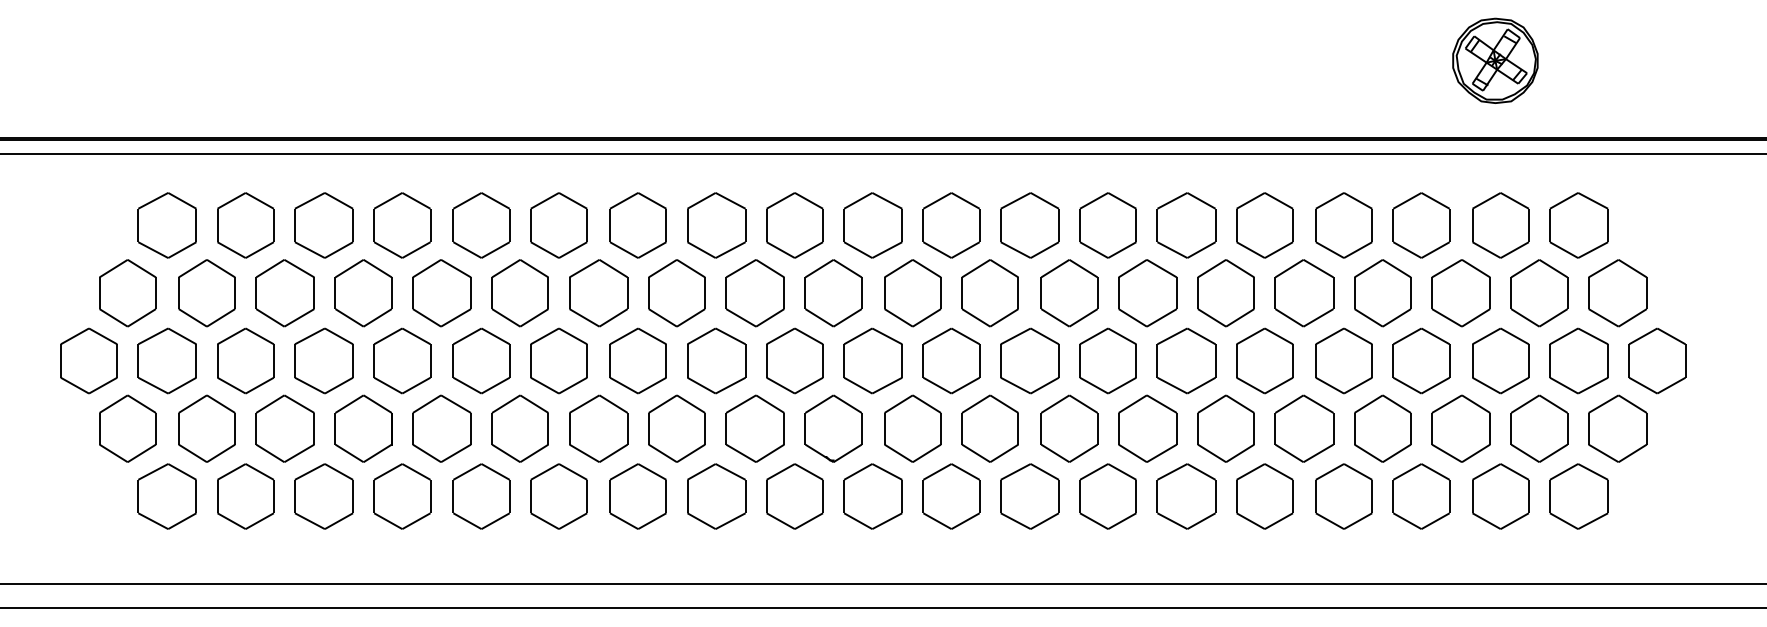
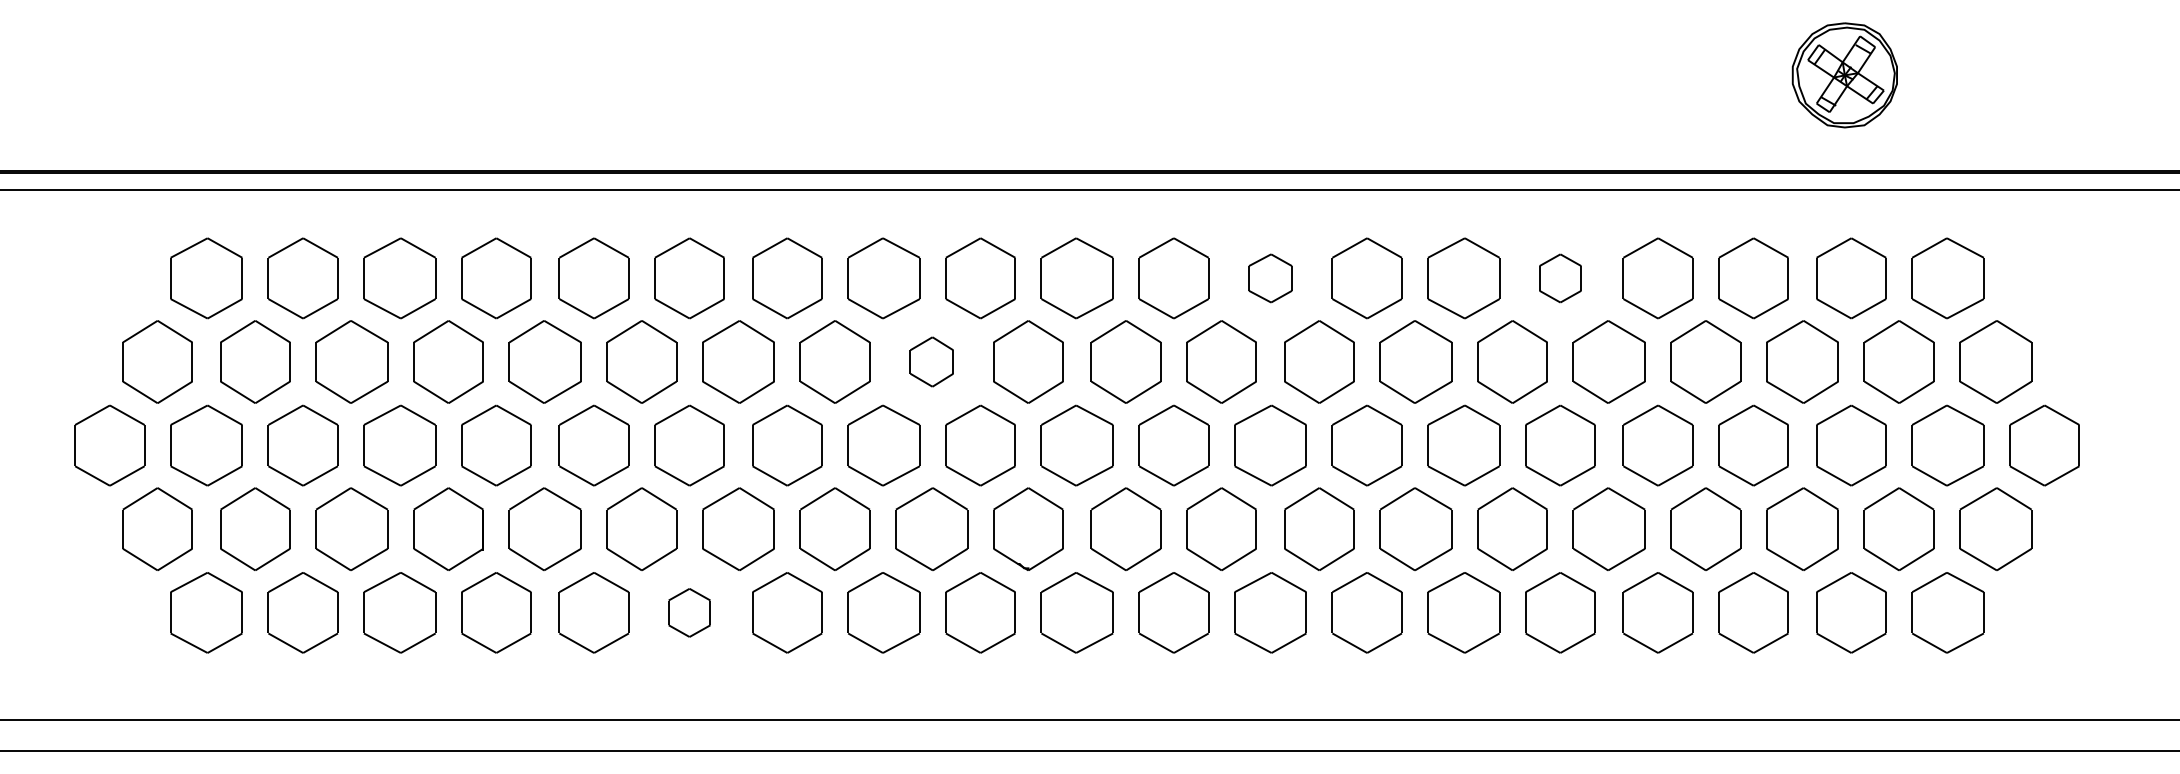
part: (1029, 225) -> (1270, 278), size x0.6
part: (1264, 225) -> (1560, 278), size x0.6
part: (755, 292) -> (931, 361), size x0.6
part: (558, 496) -> (689, 612), size x0.6

